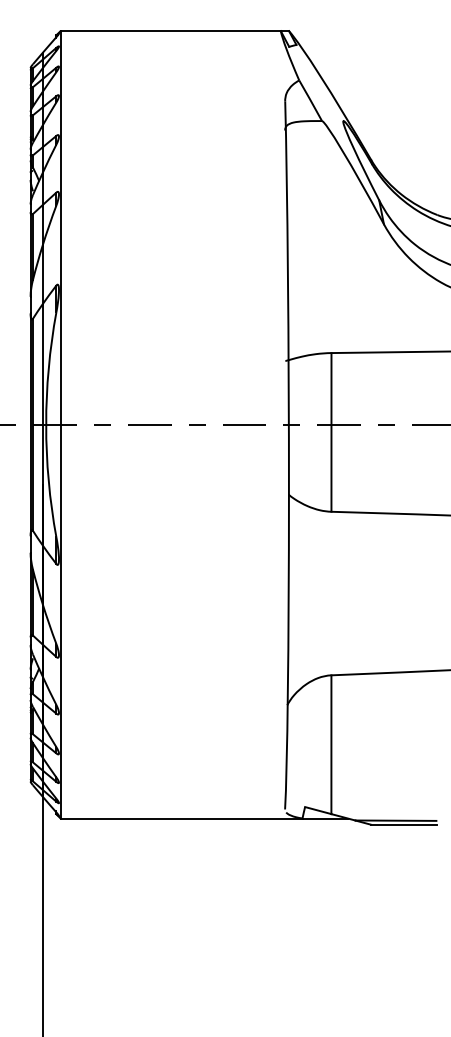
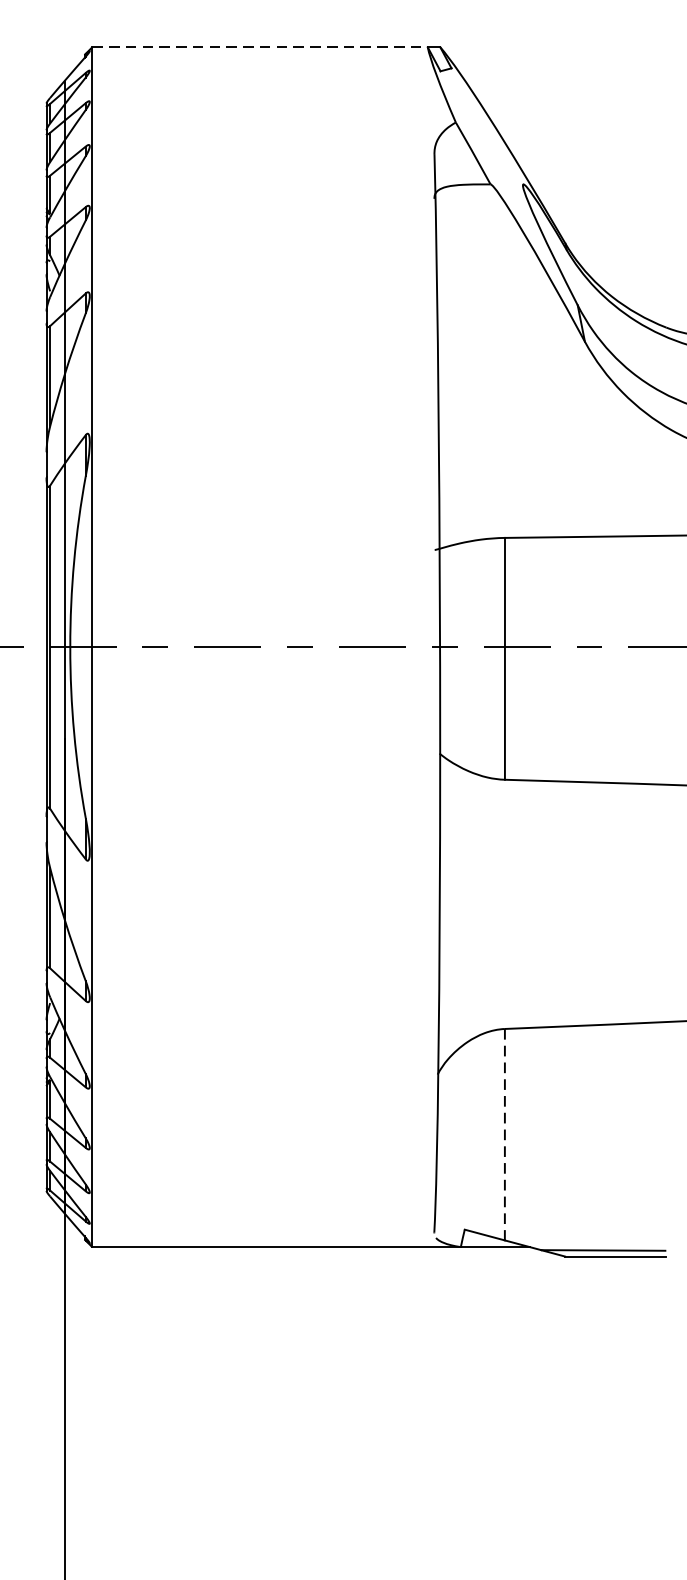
line: (171, 31) -> (261, 47), solid -> dashed
line: (331, 745) -> (505, 1135), solid -> dashed

